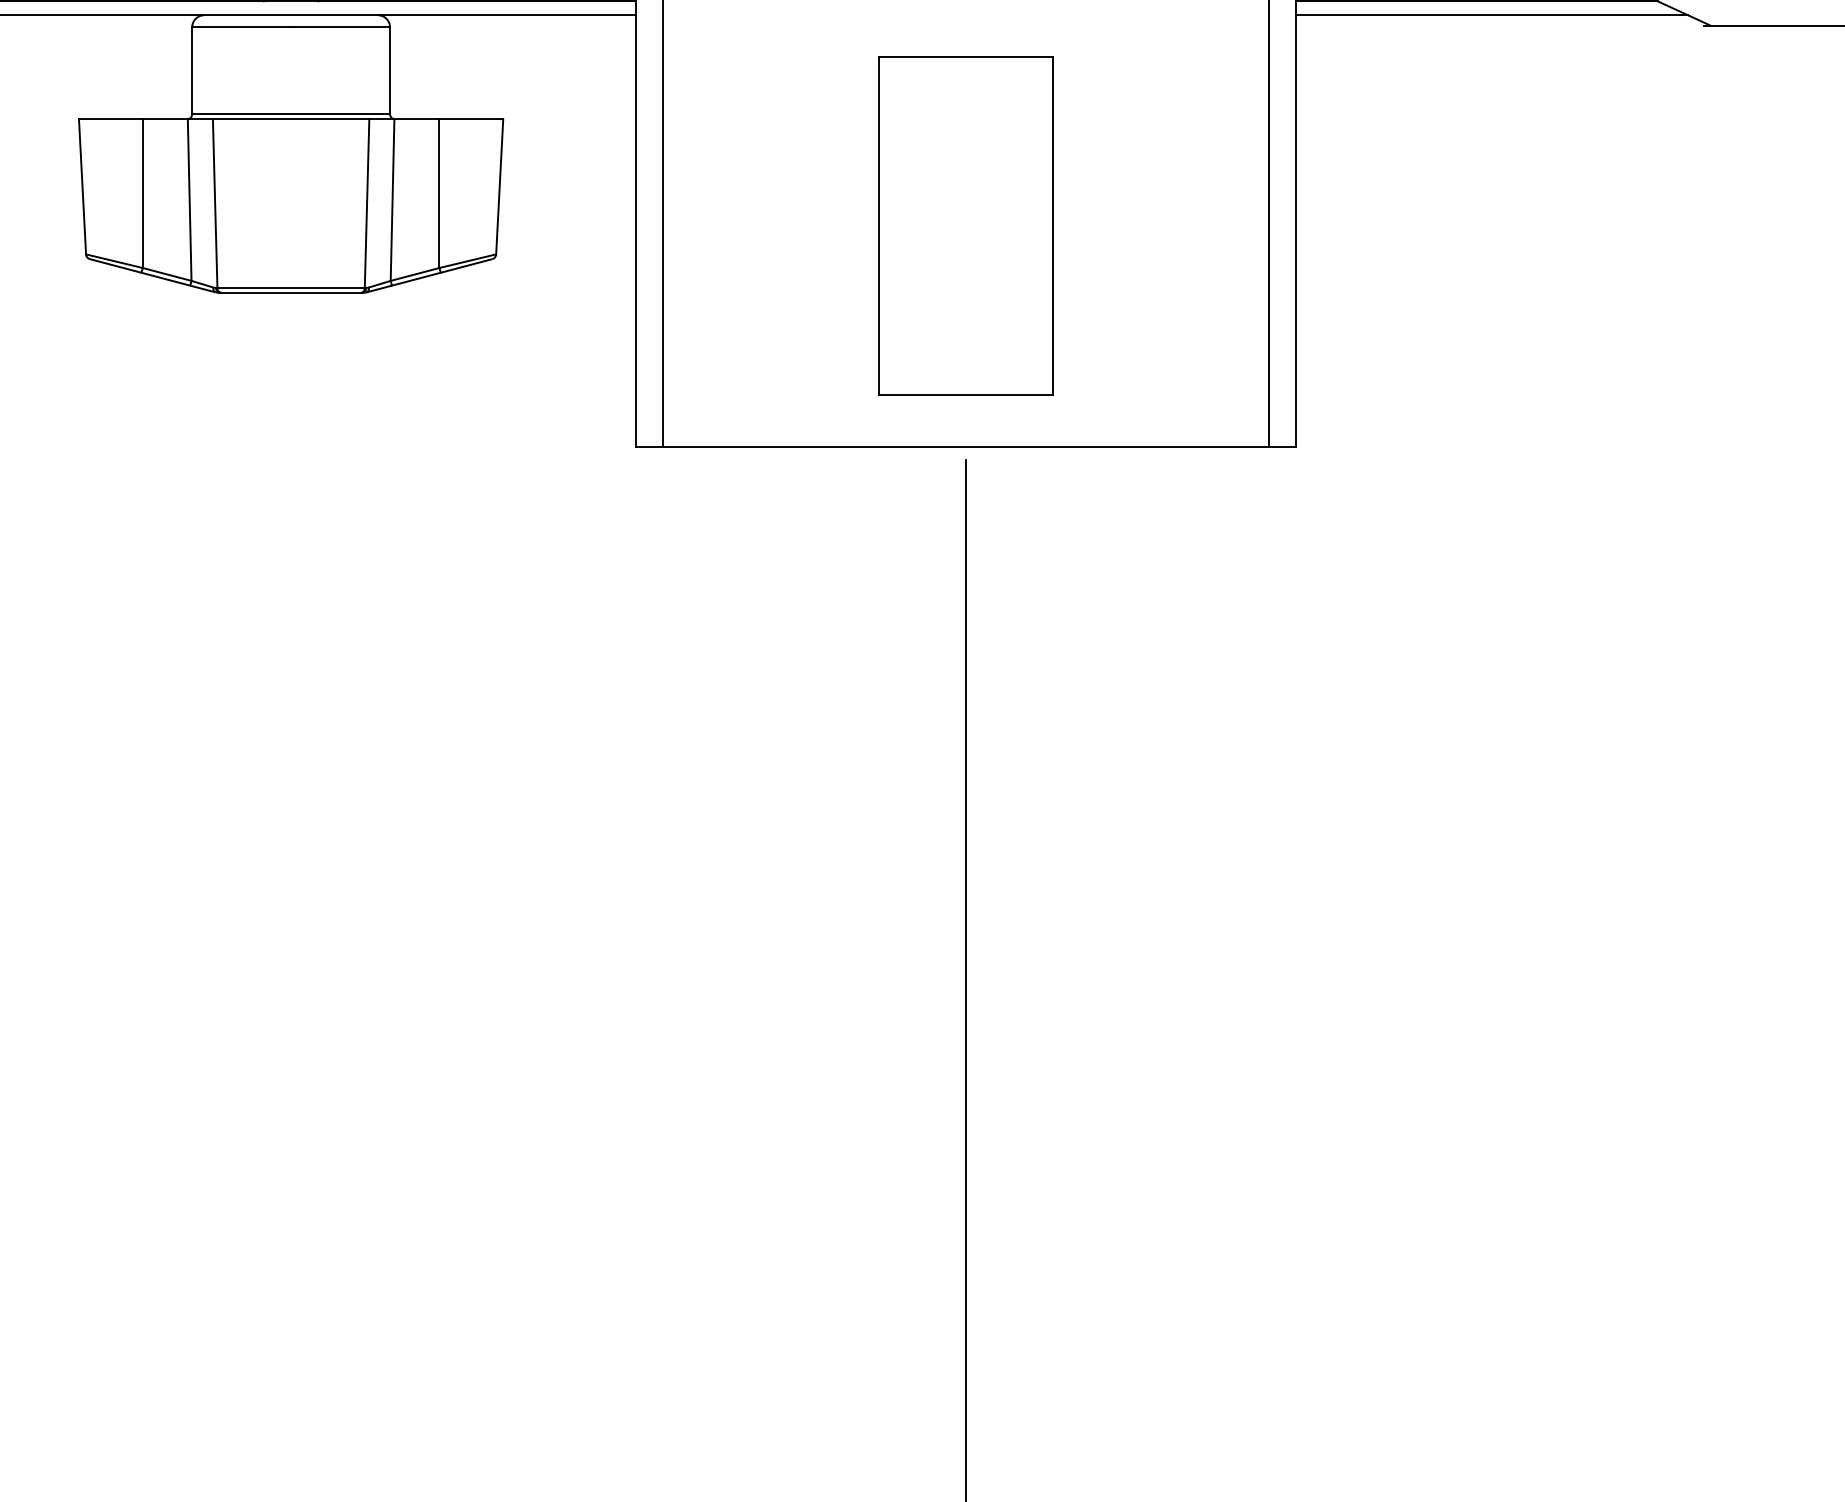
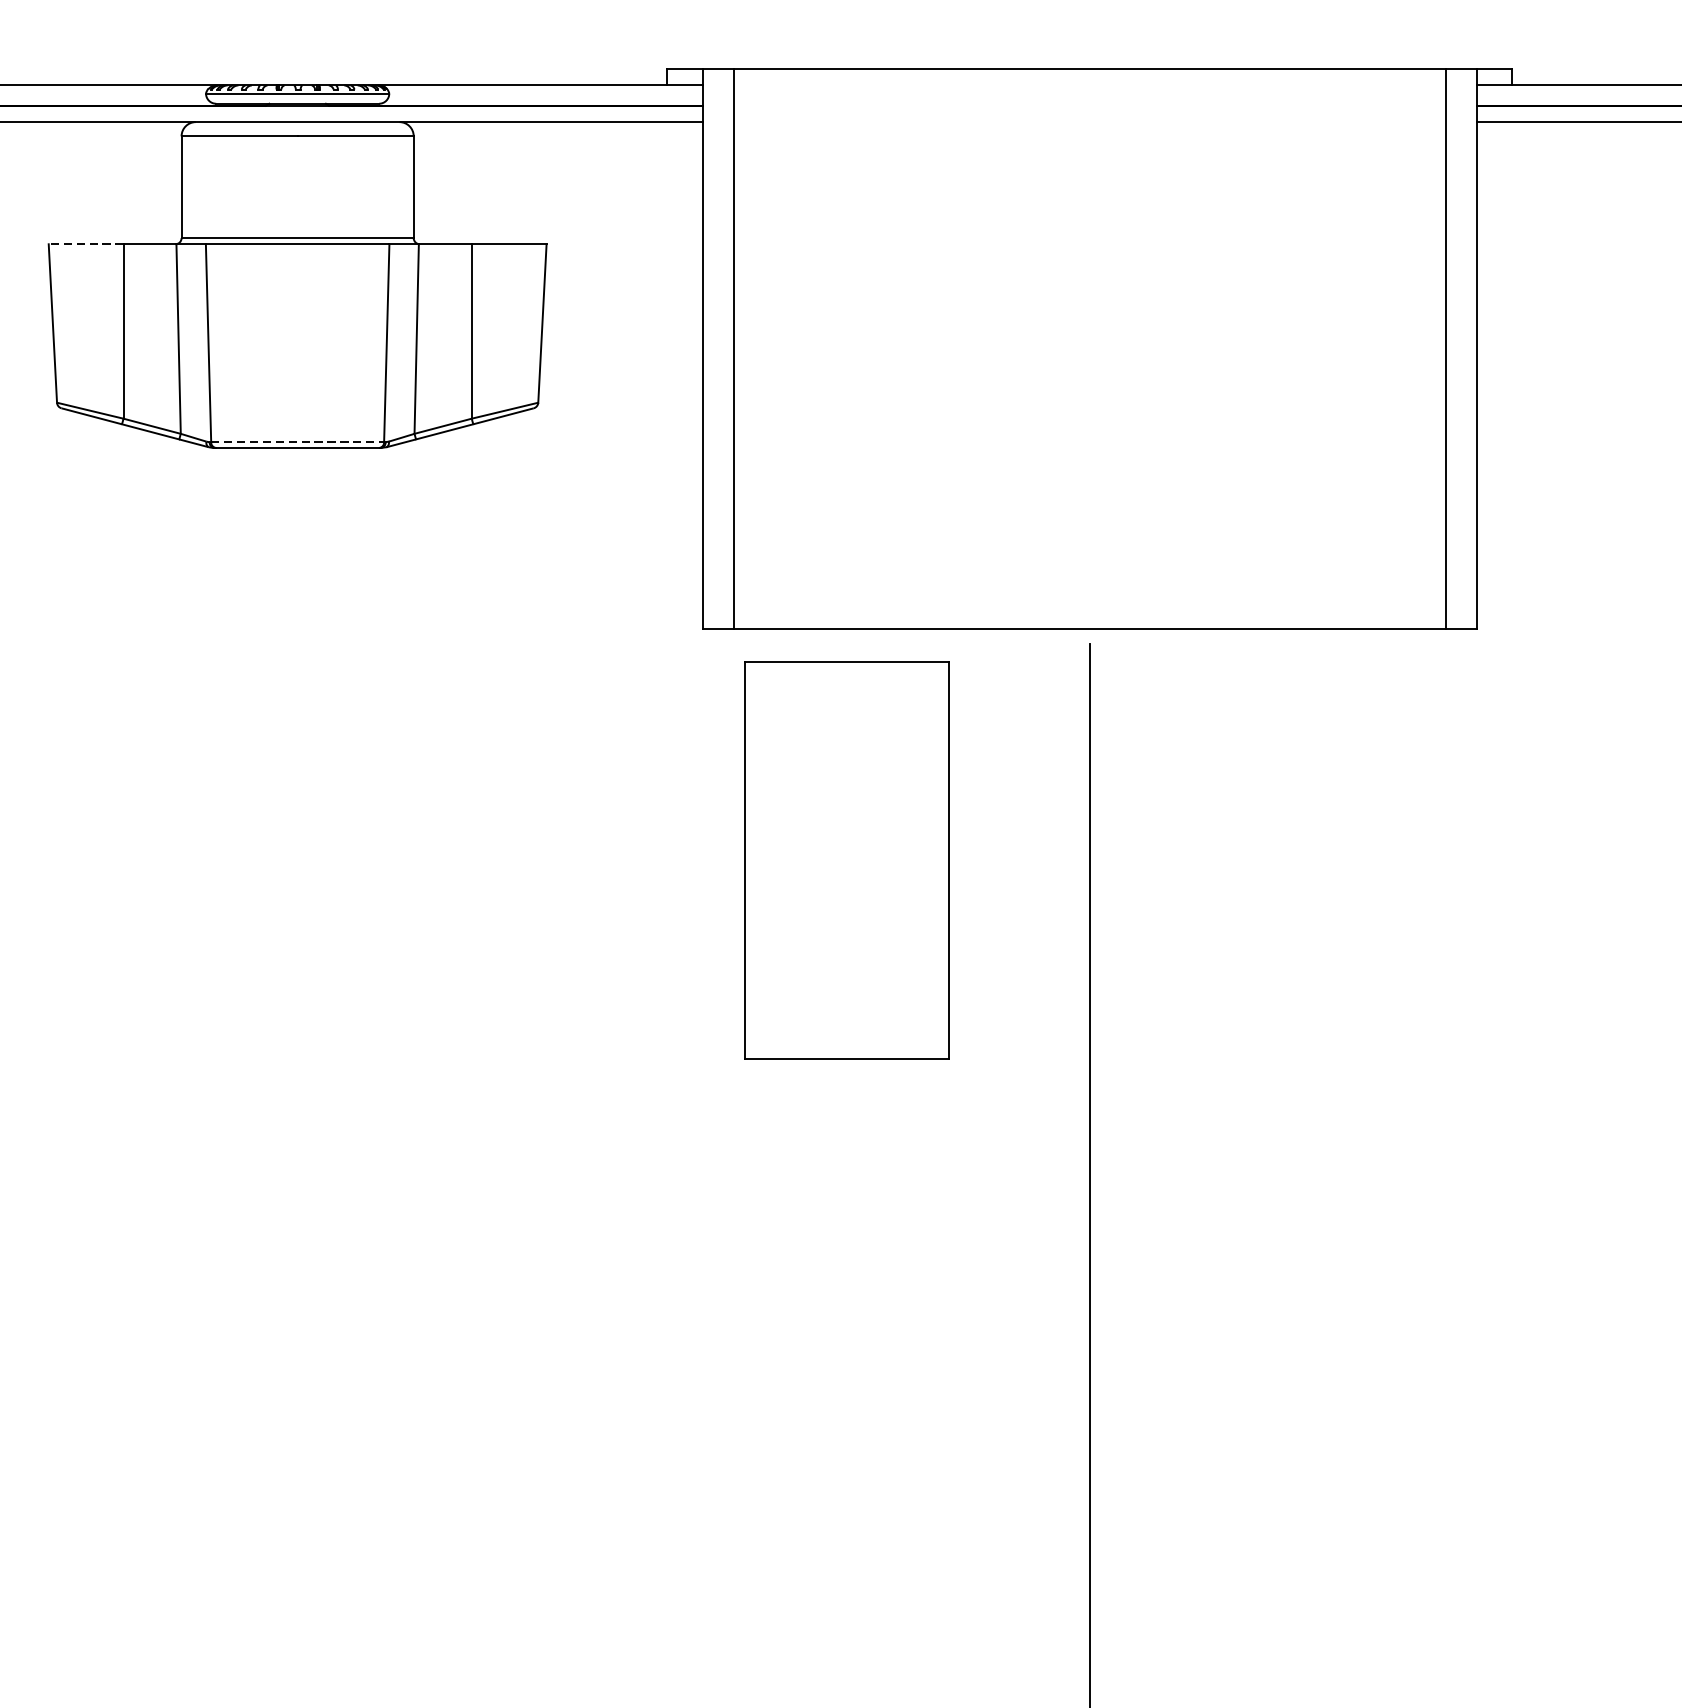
line: (110, 119) -> (85, 244), solid -> dashed
part: (965, 225) -> (846, 860), moved
line: (291, 287) -> (298, 441), solid -> dashed

